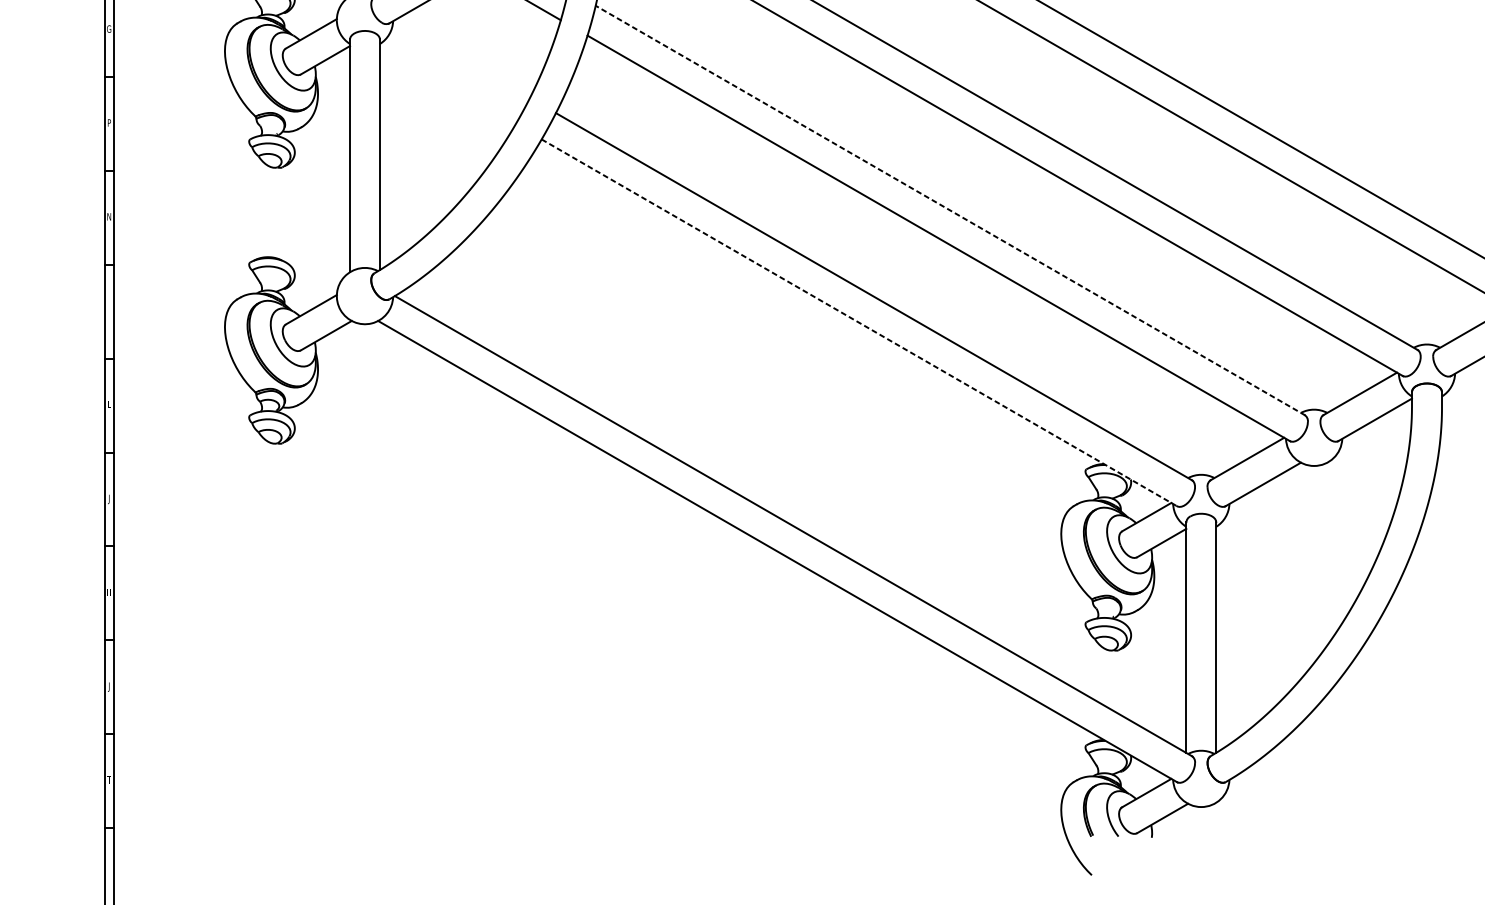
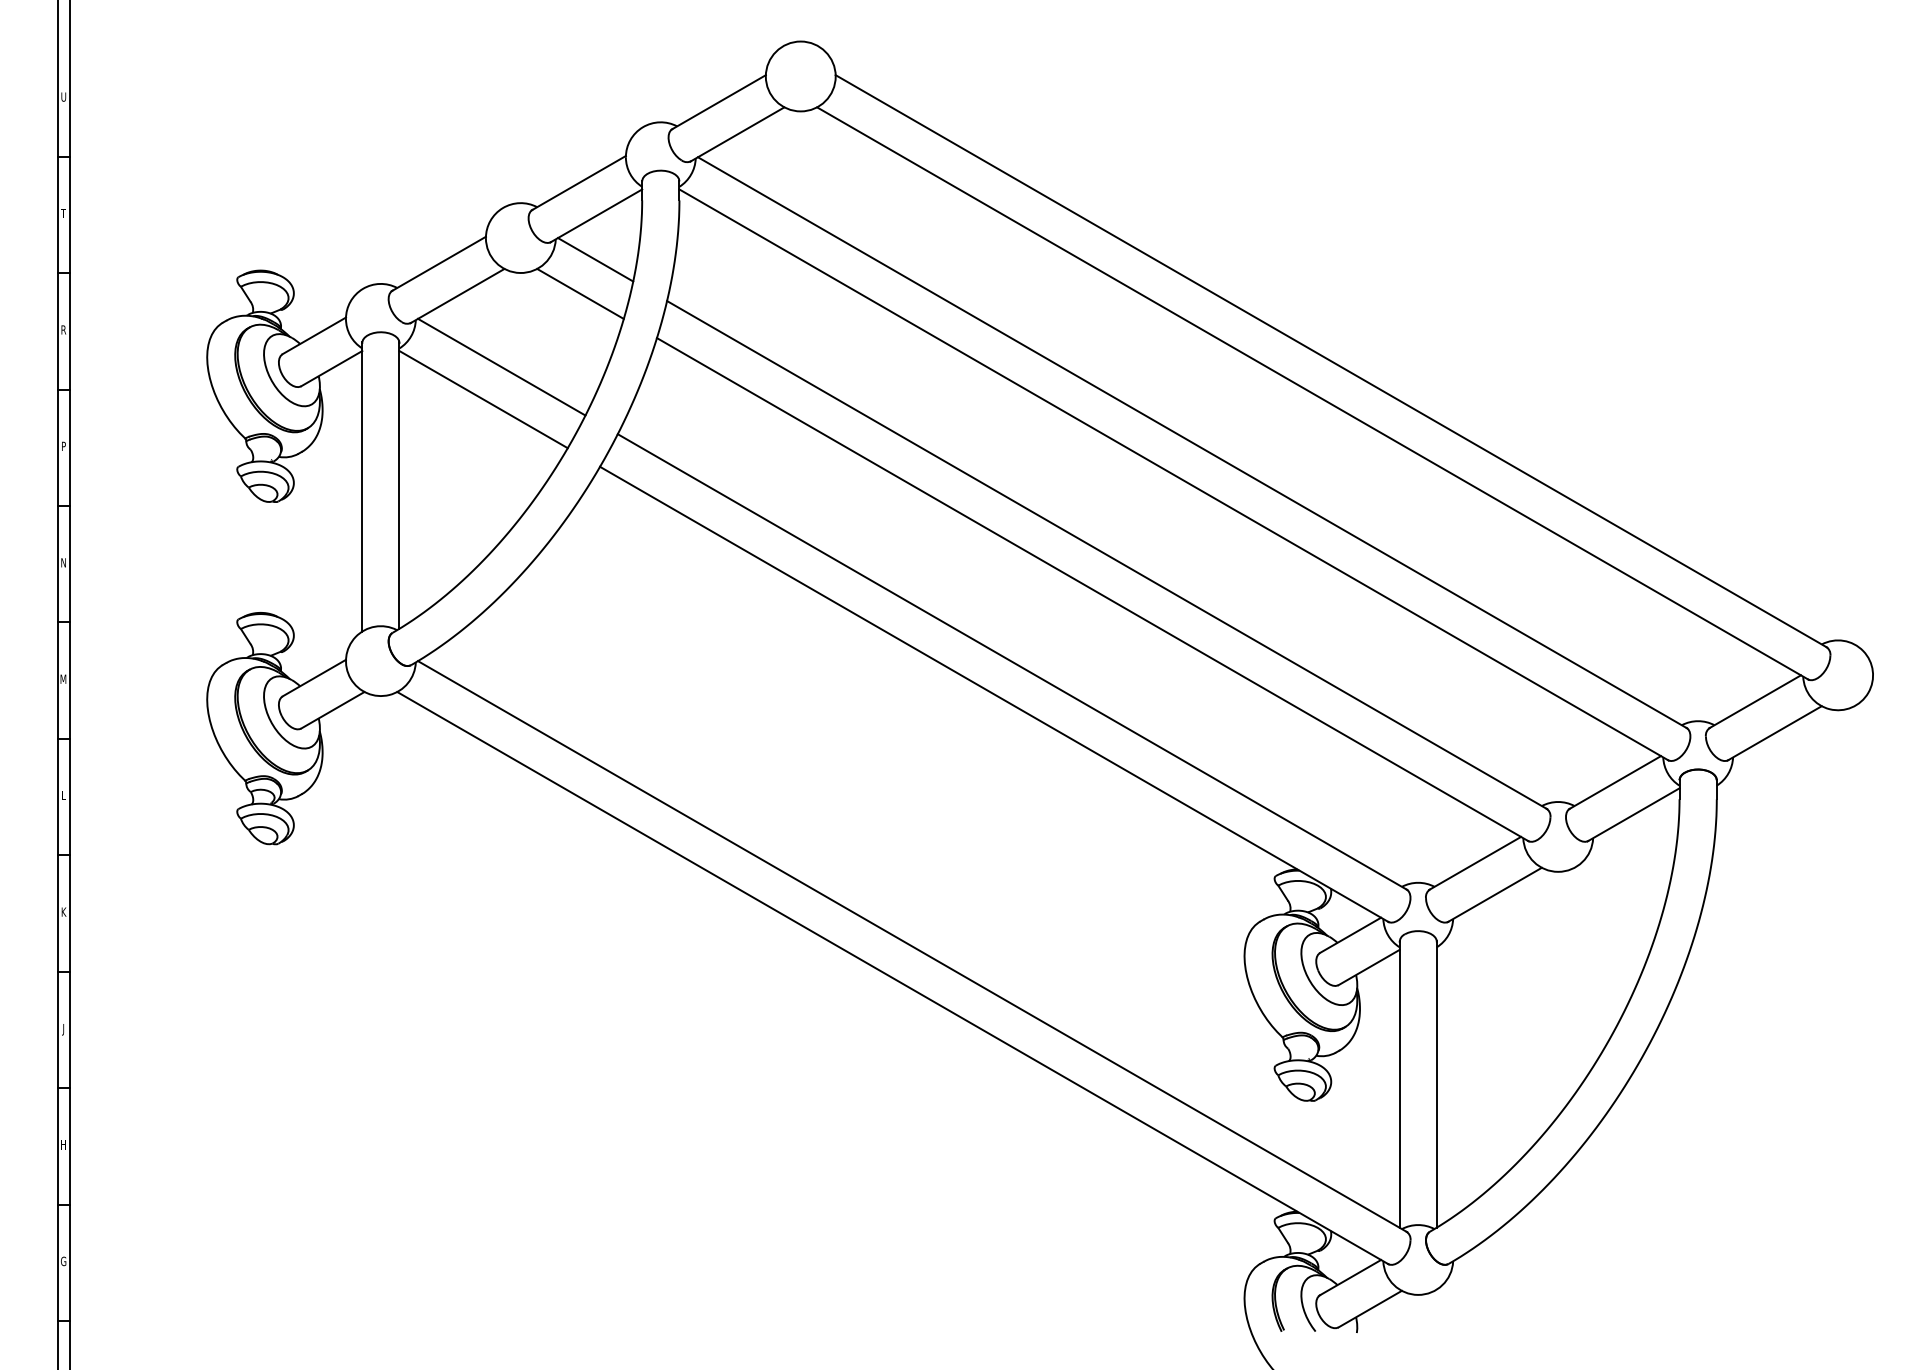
text: (109, 28) -> (63, 329), G -> R
line: (462, 58) -> (501, 366), added
line: (447, 85) -> (483, 399), added
line: (949, 210) -> (1106, 554), dashed -> solid
text: (109, 310) -> (63, 678), L -> M
line: (859, 323) -> (994, 694), dashed -> solid
text: (109, 499) -> (63, 913), J -> K
text: (109, 593) -> (63, 1029), H -> J
text: (109, 687) -> (63, 1146), J -> H
text: (109, 780) -> (63, 1261), T -> G

